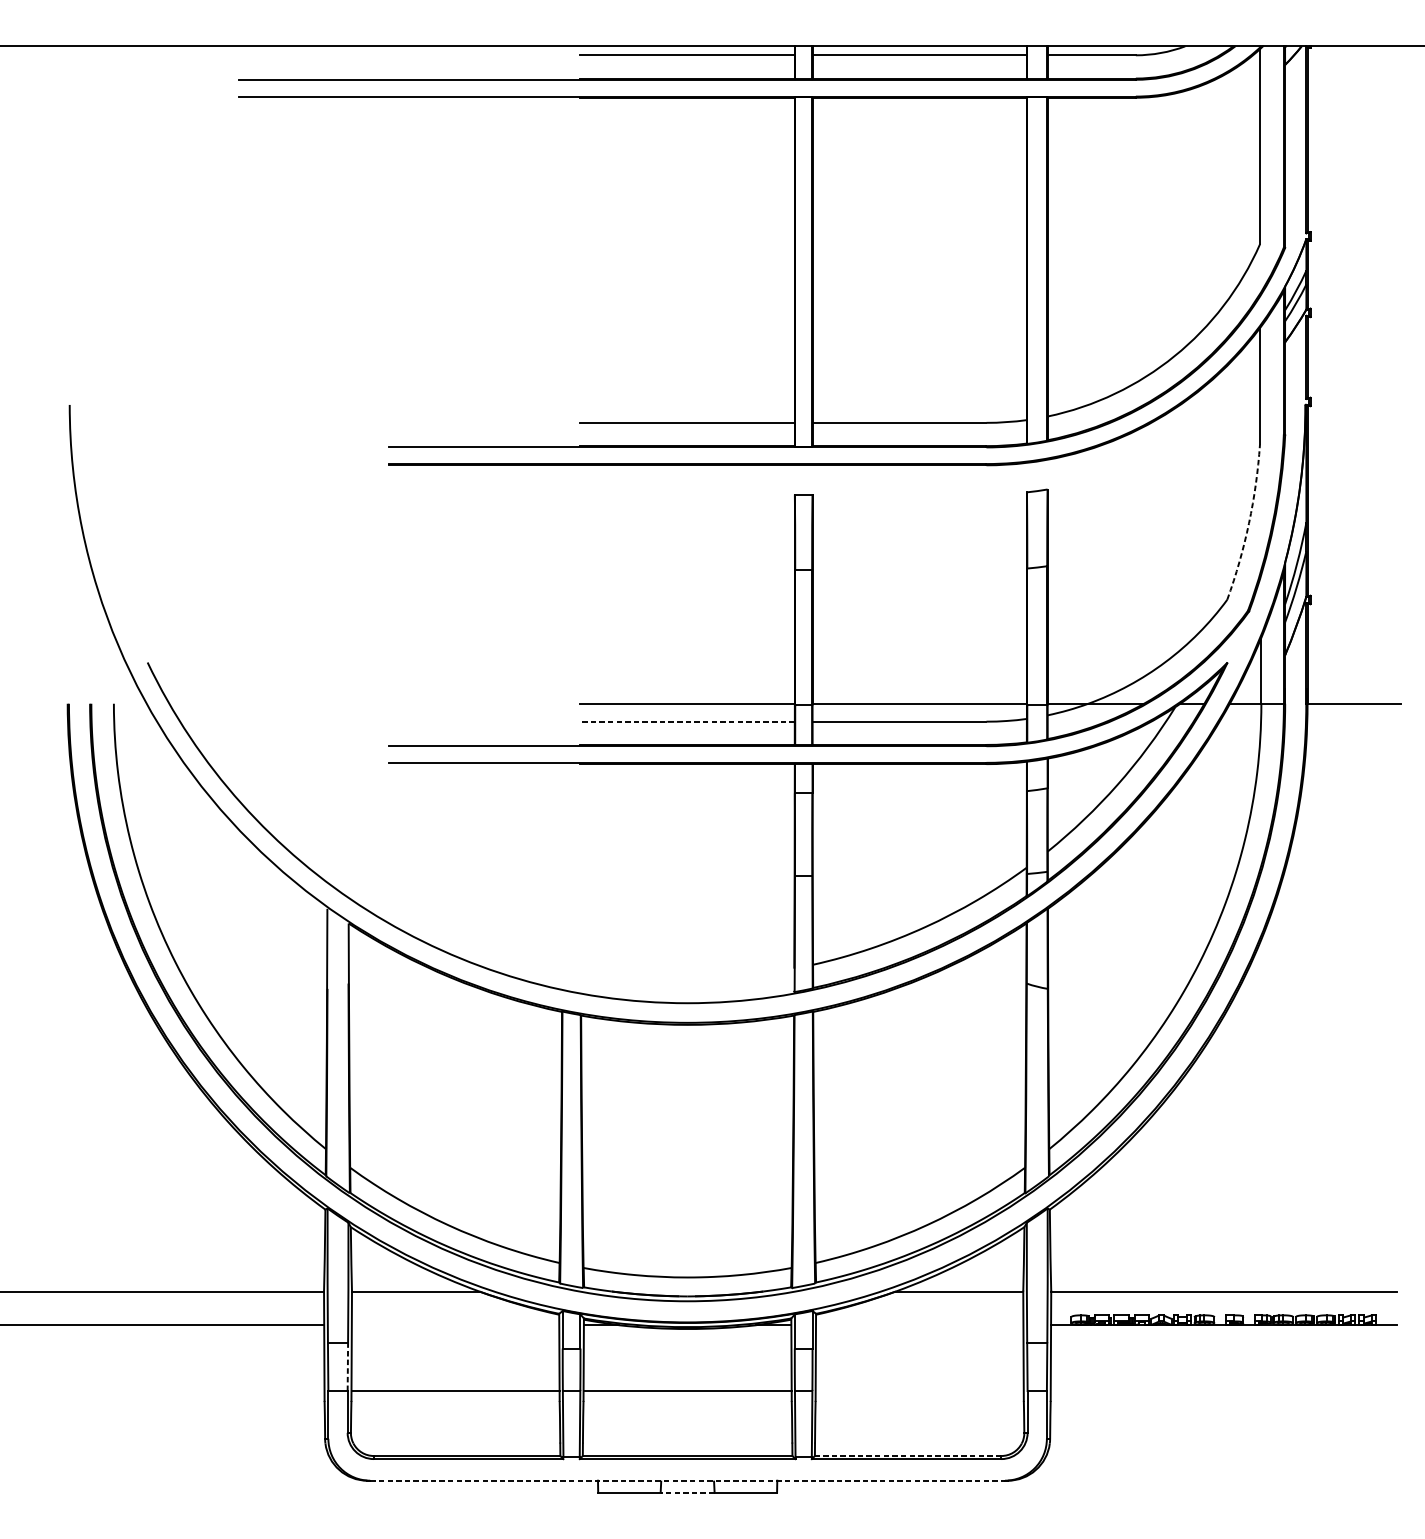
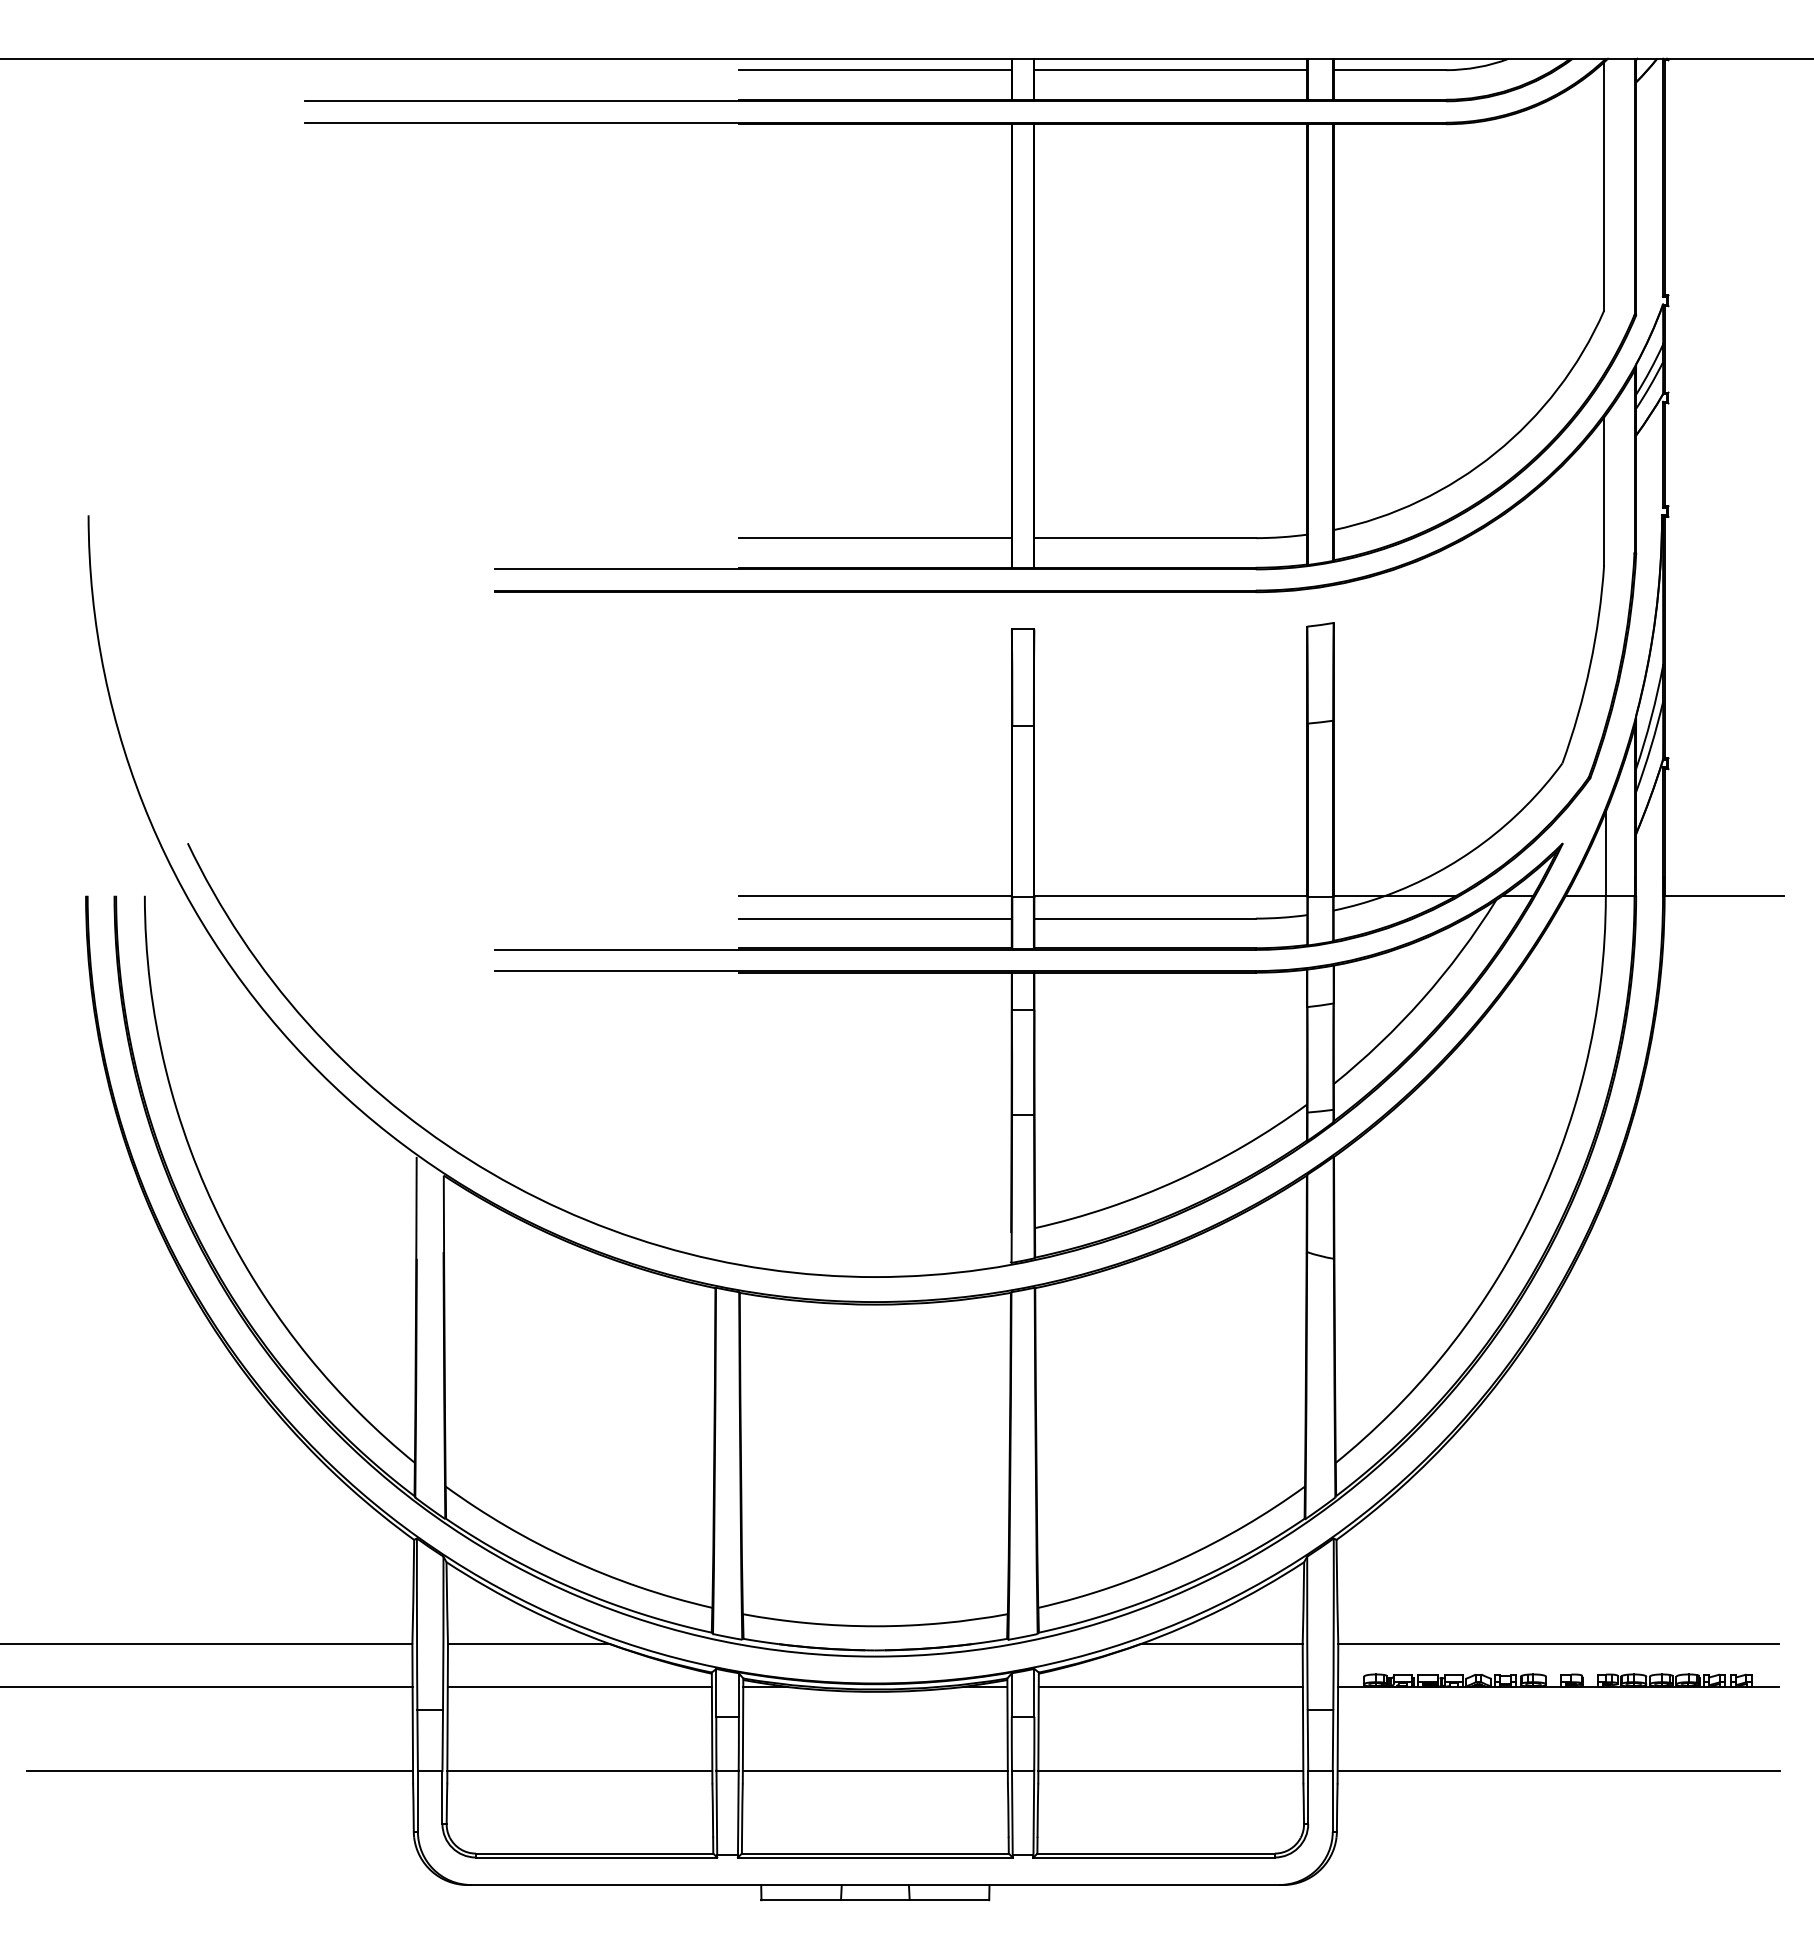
arc: (1249, 522) -> (1590, 665), dashed -> solid
line: (687, 721) -> (875, 918), dashed -> solid
line: (455, 1325) -> (579, 1687), added
line: (919, 1325) -> (1170, 1687), added
line: (347, 1366) -> (442, 1739), dashed -> solid
line: (172, 1390) -> (219, 1770), added
line: (919, 1390) -> (1170, 1770), added
line: (1224, 1390) -> (1558, 1770), added
line: (908, 1455) -> (1156, 1853), dashed -> solid
line: (687, 1481) -> (875, 1885), dashed -> solid
line: (686, 1492) -> (874, 1900), dashed -> solid

